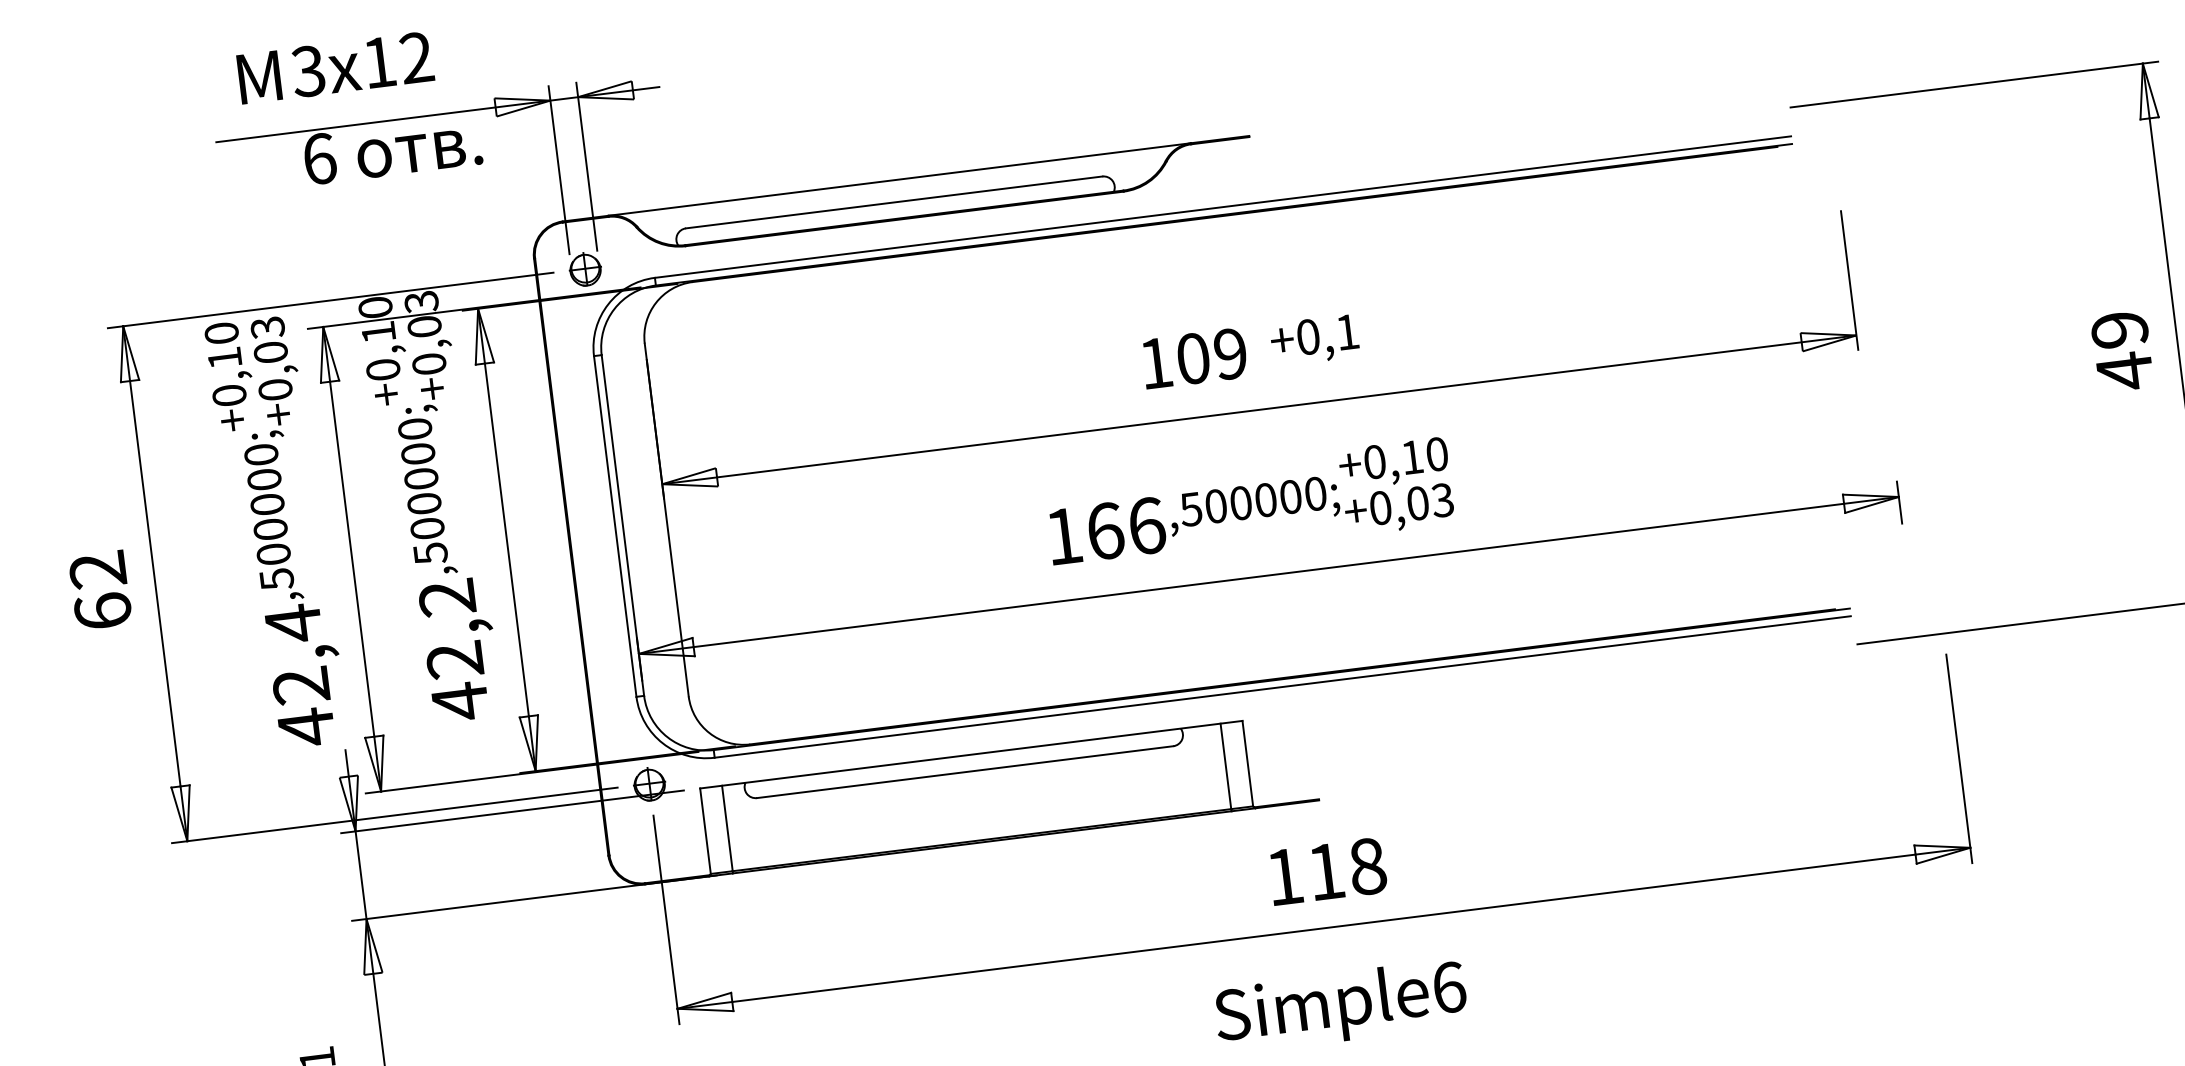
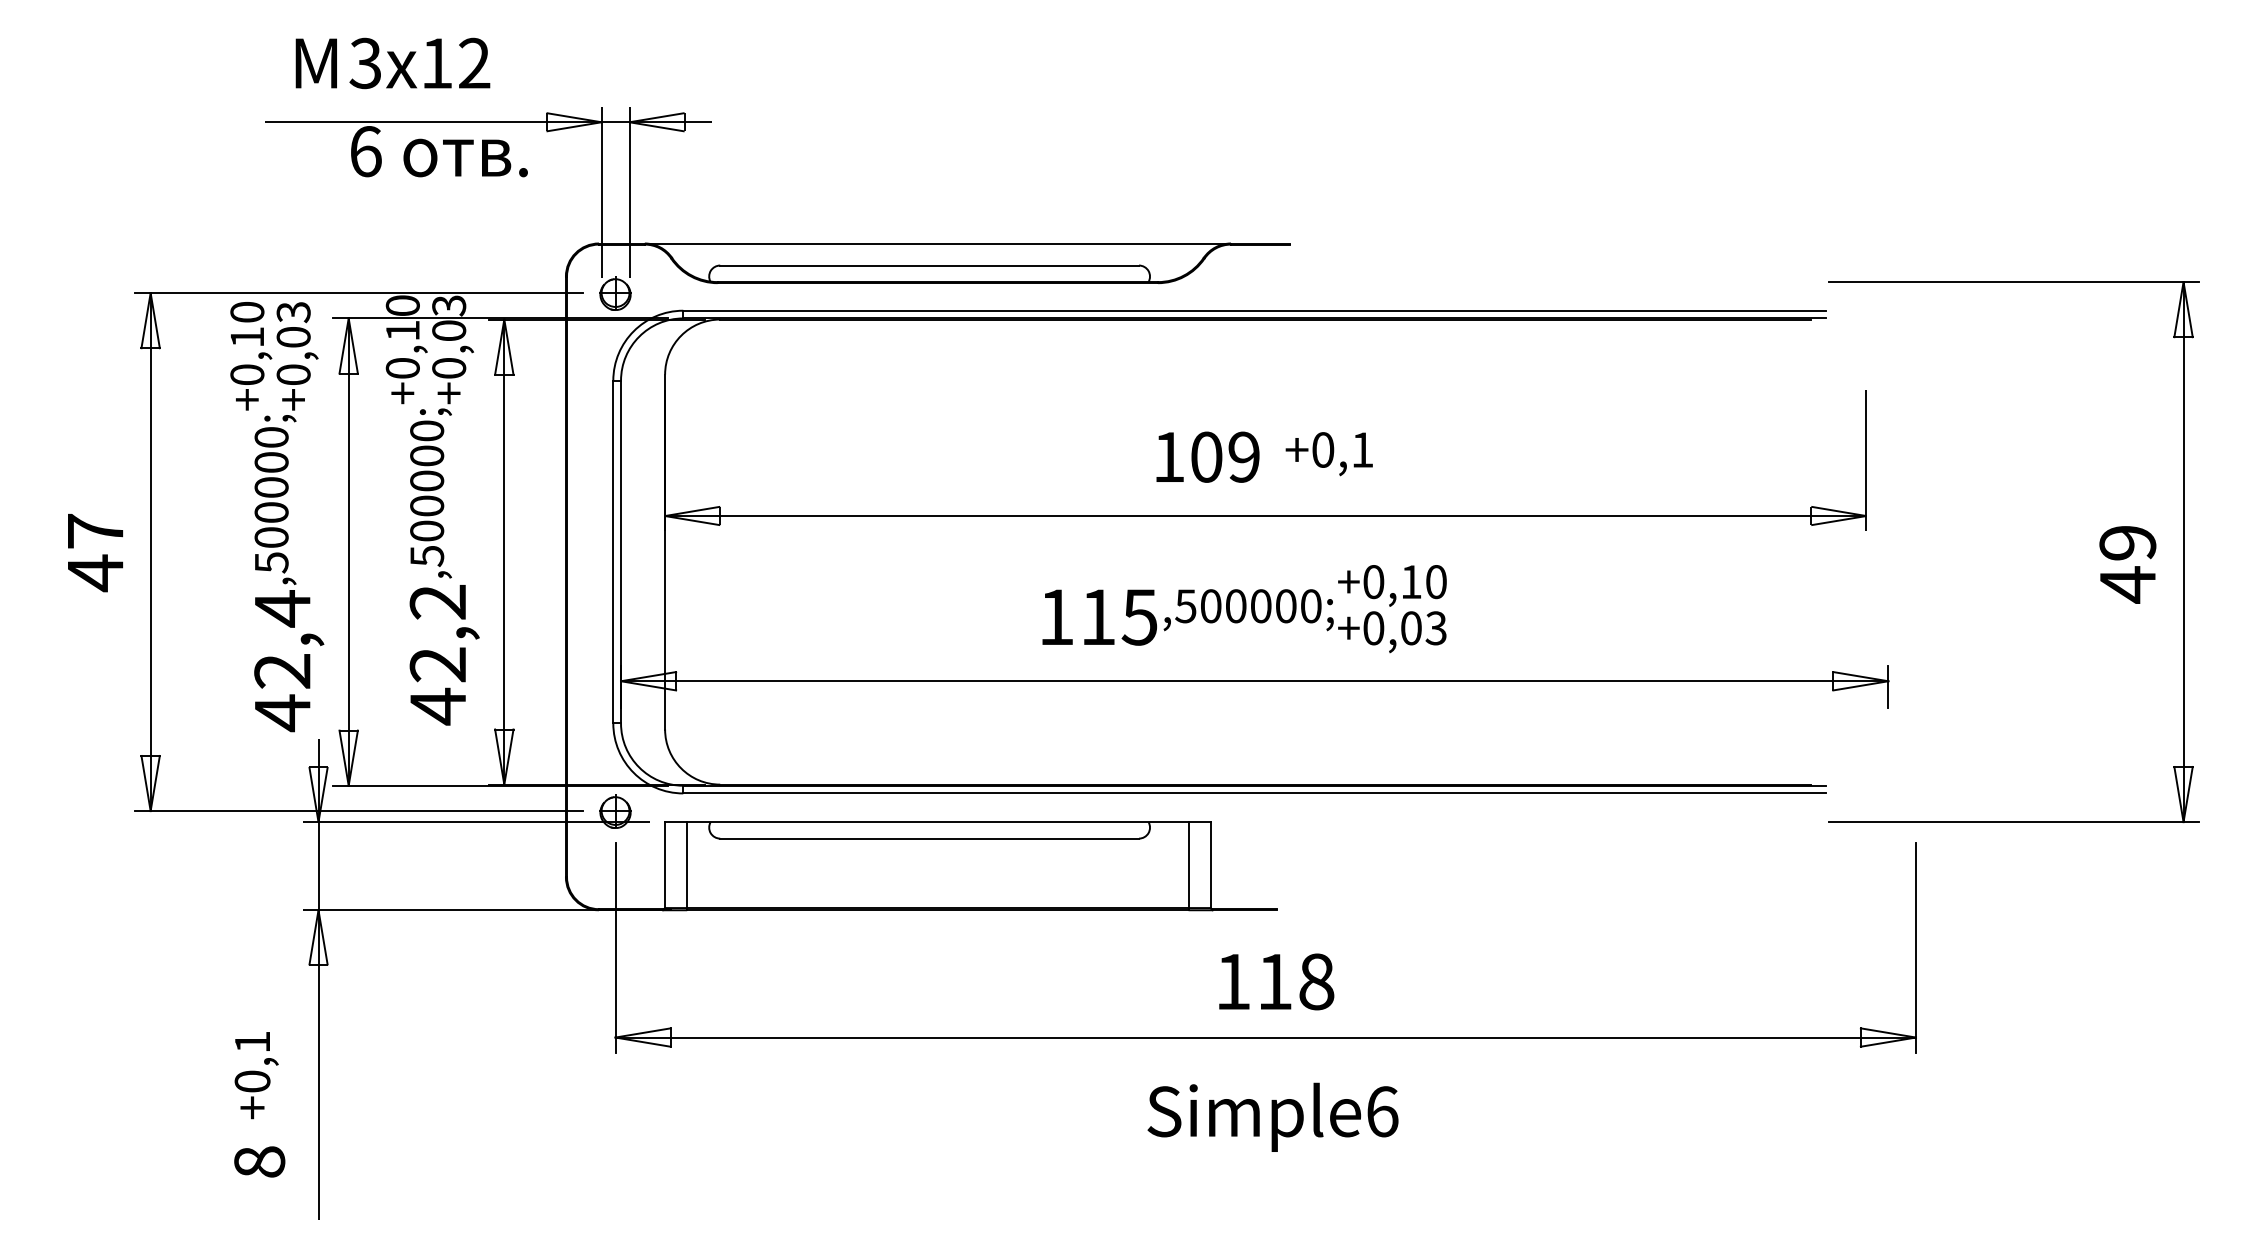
text: (1126, 527) -> (1119, 616), 166 -> 115
text: (100, 590) -> (95, 552), 62 -> 47

